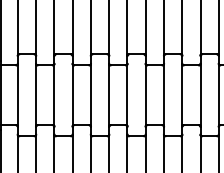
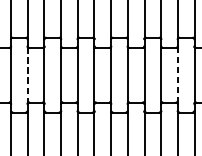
line: (36, 94) -> (28, 74), solid -> dashed
line: (200, 95) -> (177, 75), solid -> dashed

